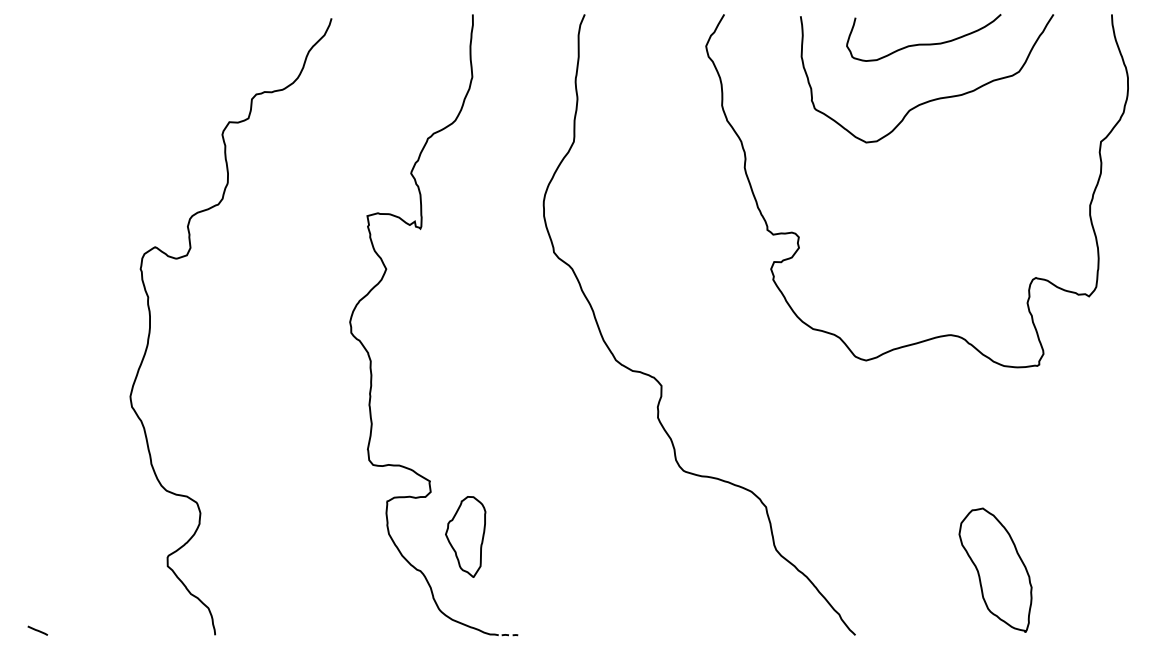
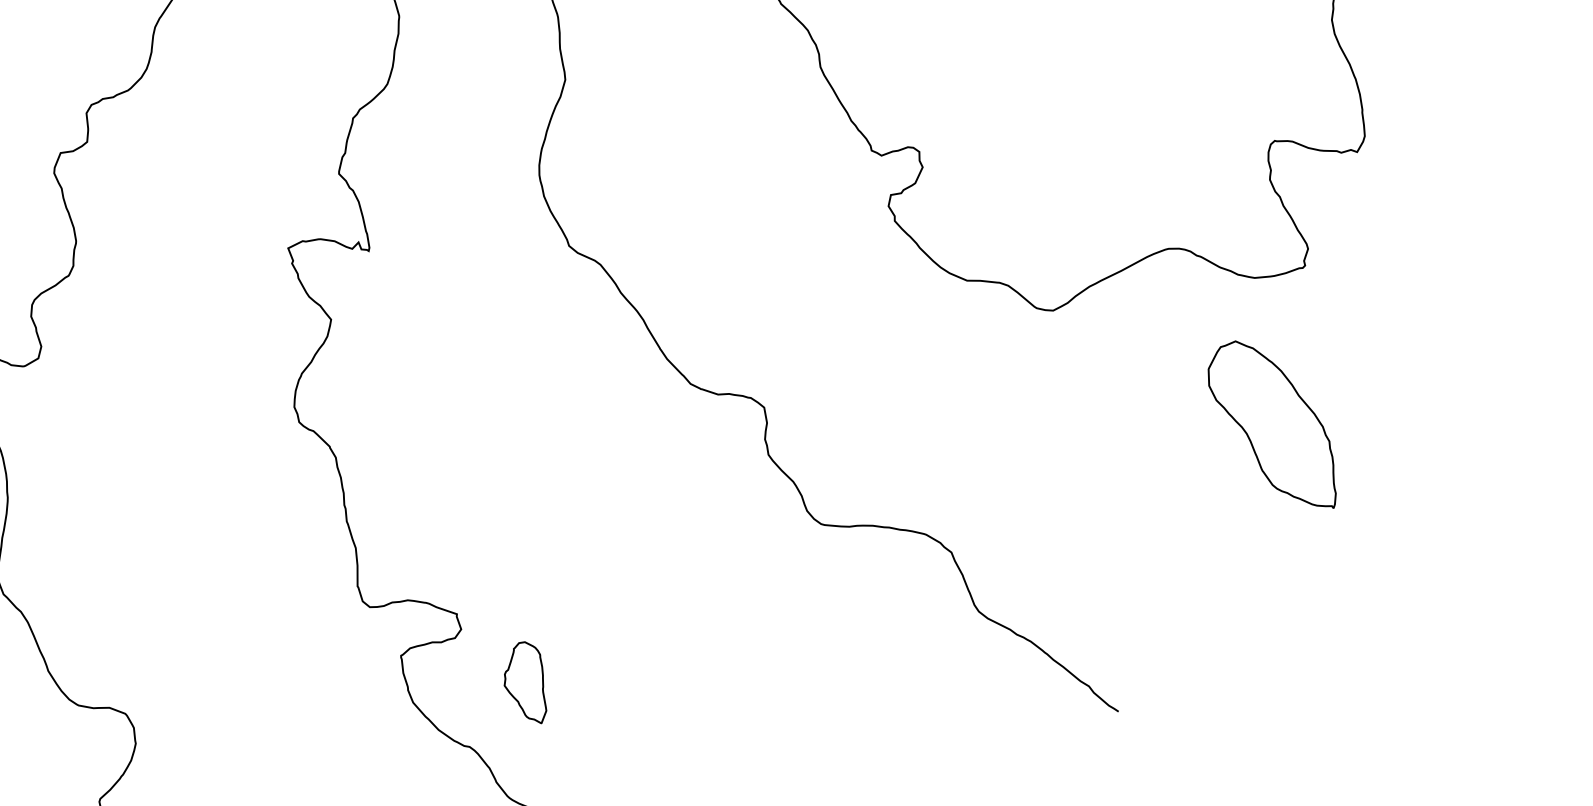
part: (465, 536) -> (524, 683), size x0.7
part: (995, 569) -> (1271, 425), moved

